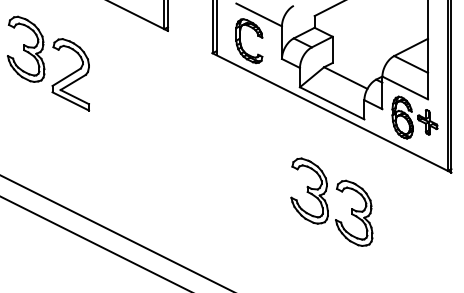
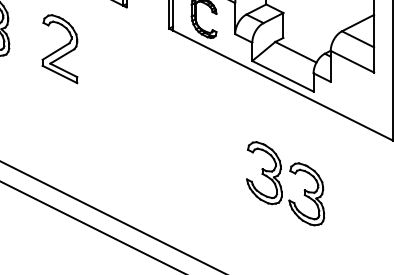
part: (70, 74) -> (59, 48), moved
part: (414, 117) -> (361, 89), removed
part: (331, 201) -> (285, 183), moved

